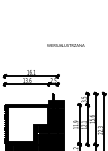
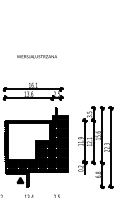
text: (65, 45) -> (36, 56), moved

